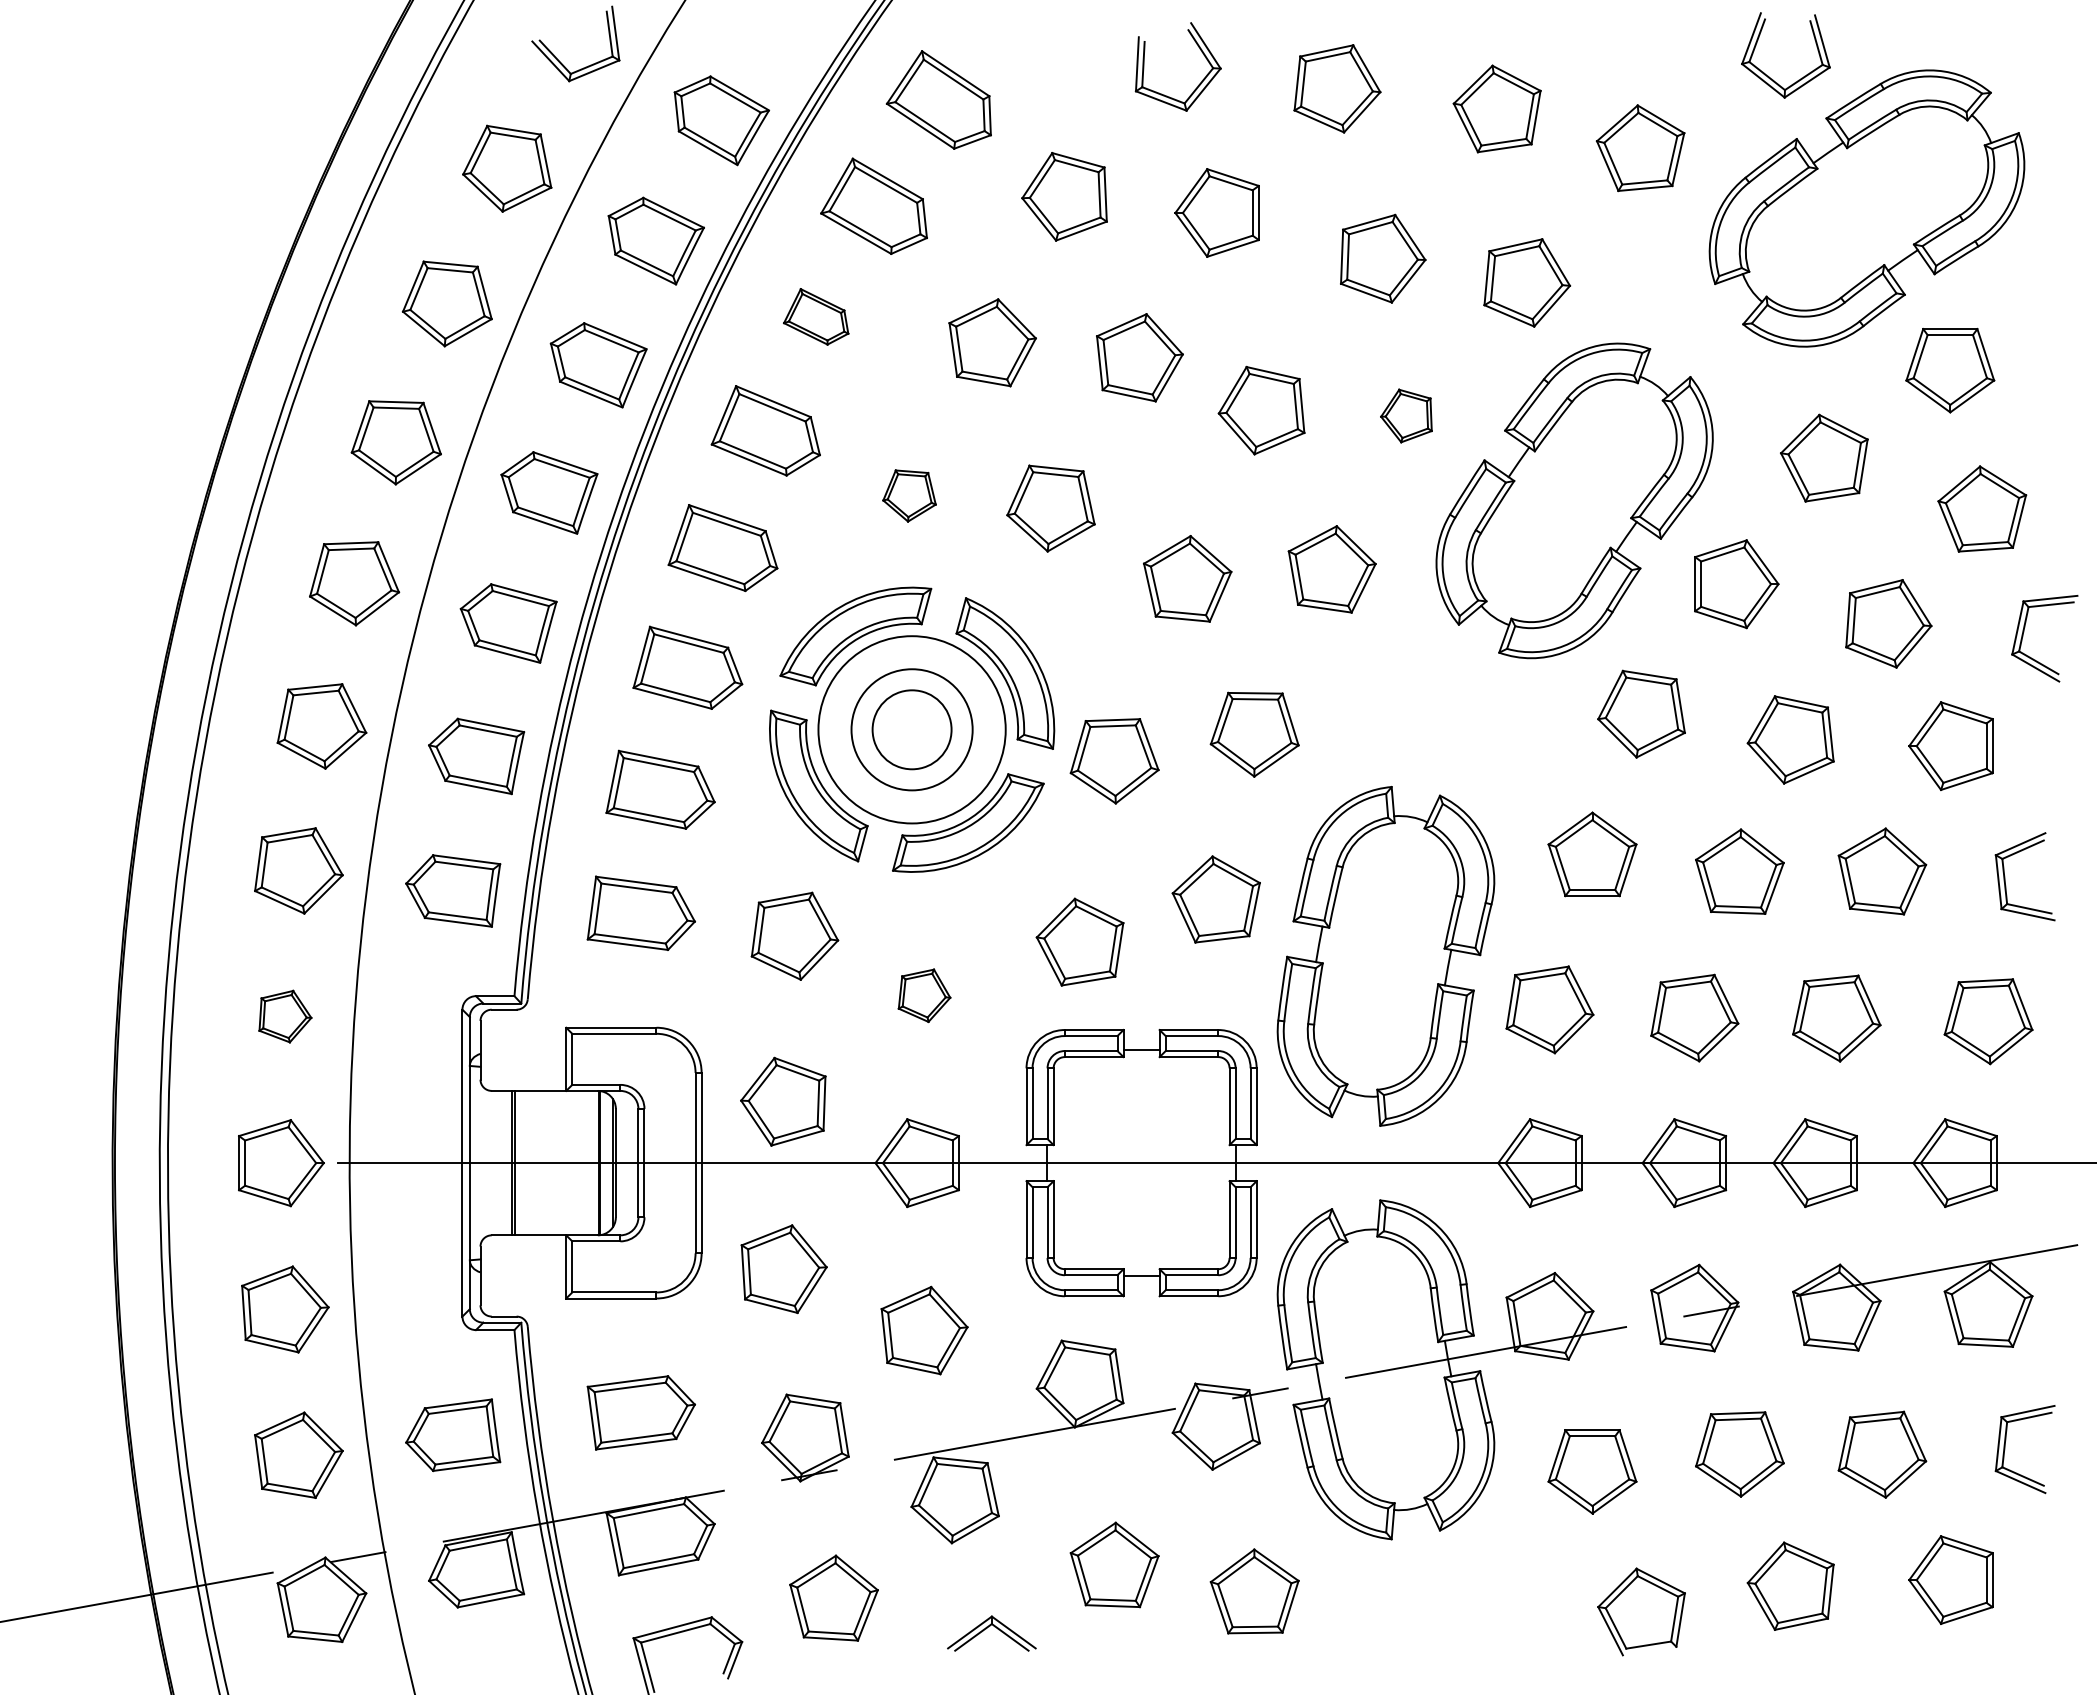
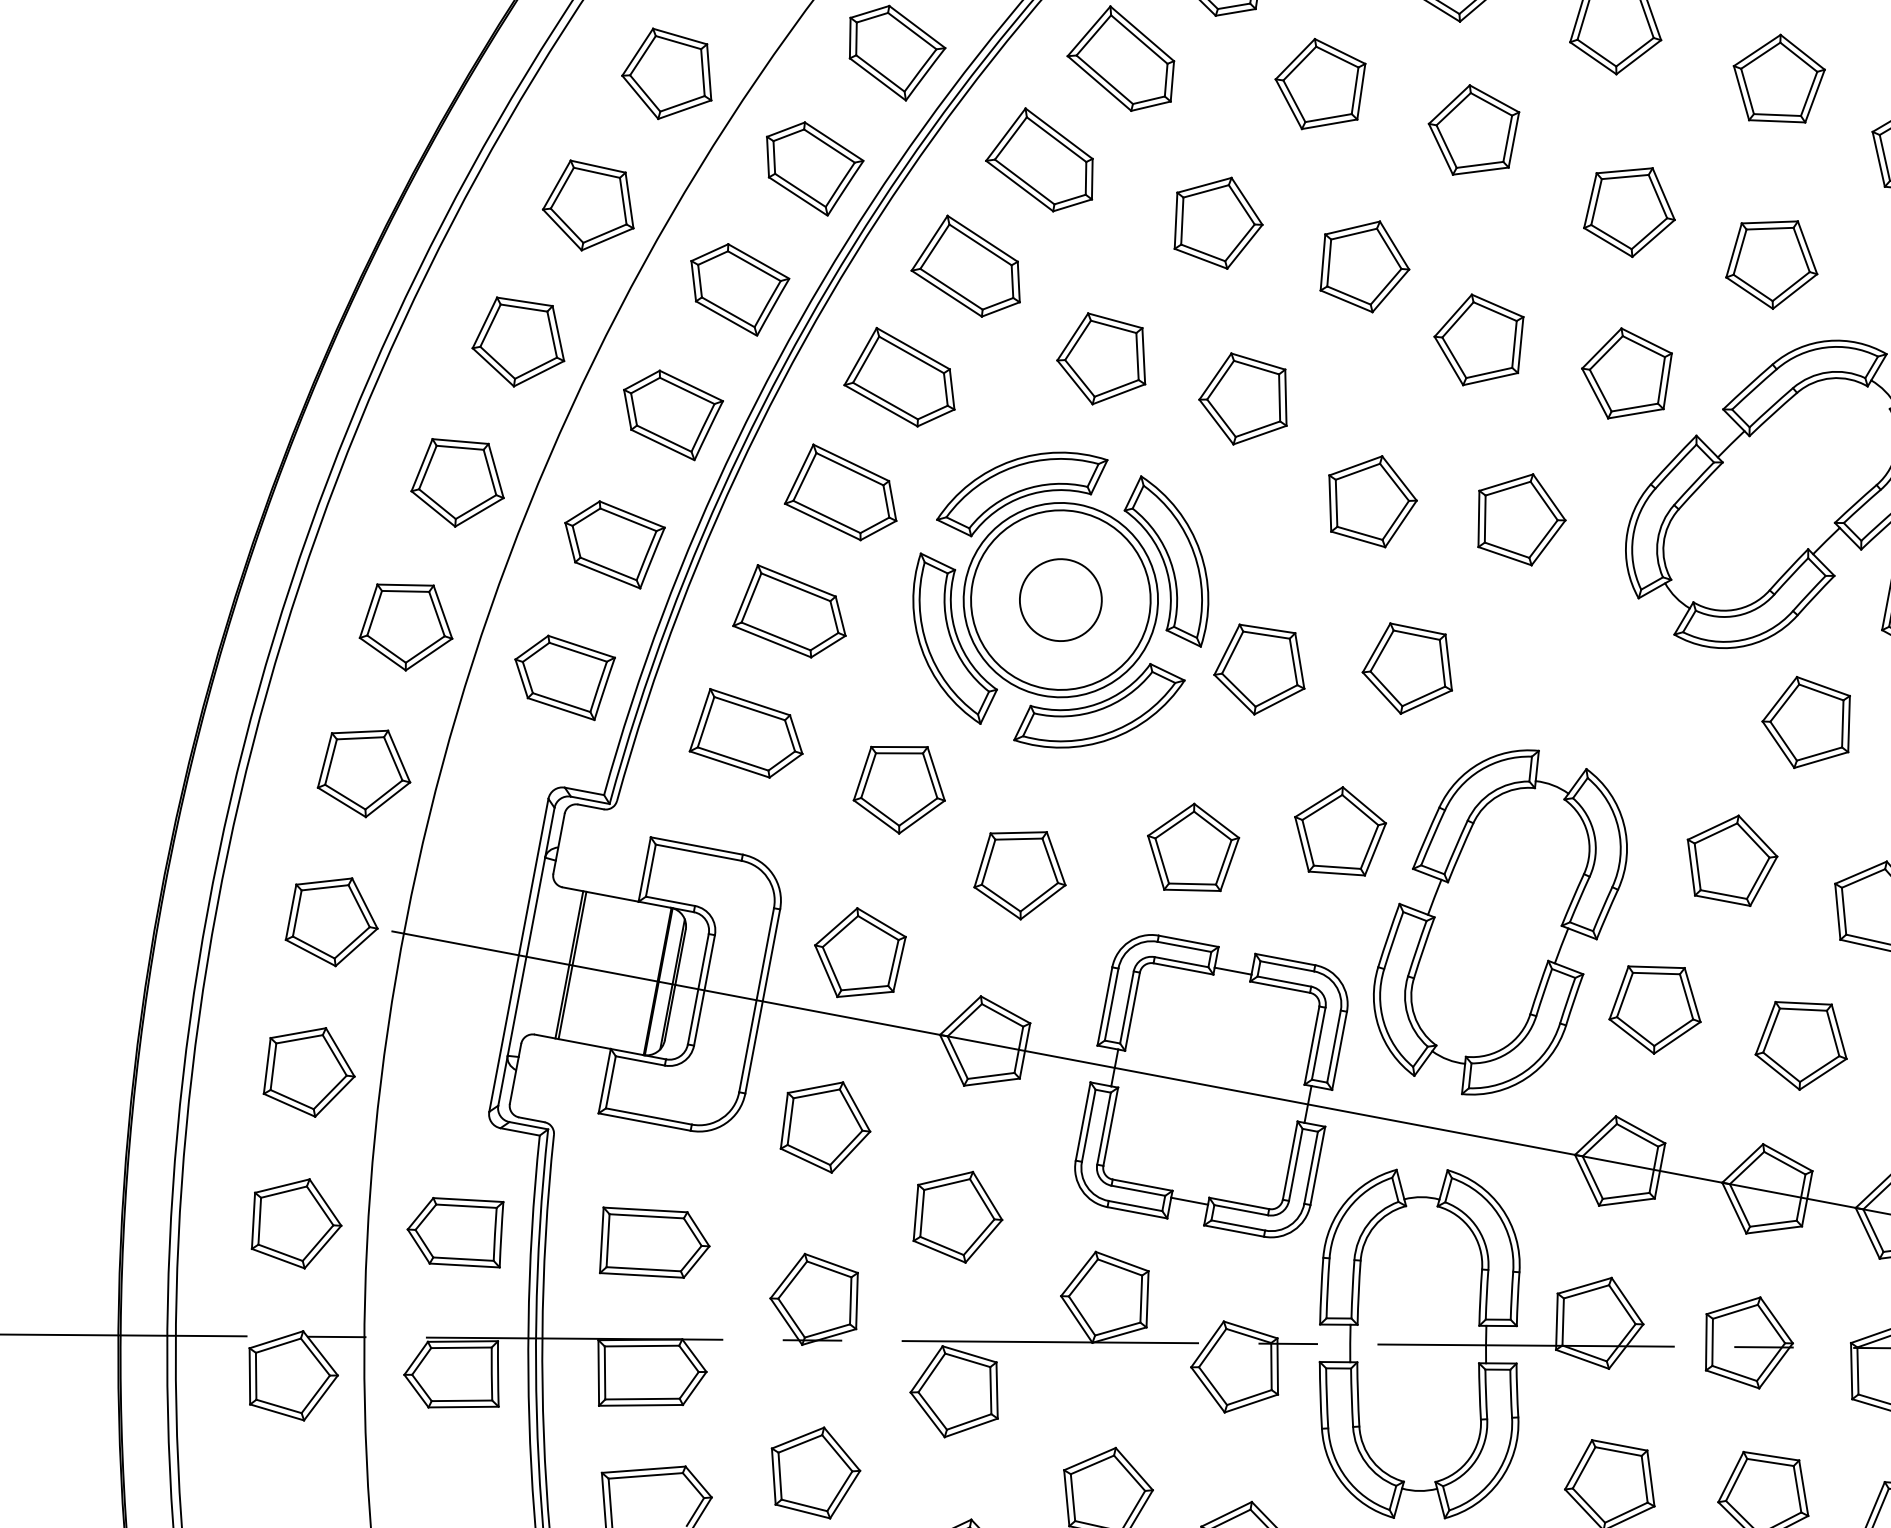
part: (815, 316) -> (1041, 160), size x1.67
part: (1406, 415) -> (1625, 374), size x1.67
part: (909, 495) -> (1103, 360), size x1.67
circle: (911, 729) -> (1060, 599), size x1.43
part: (924, 995) -> (1022, 873), size x1.67
part: (285, 1016) -> (366, 771), size x1.67

